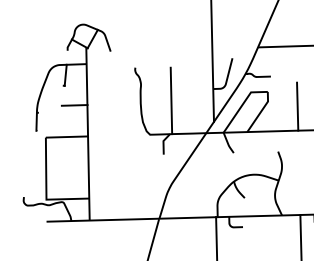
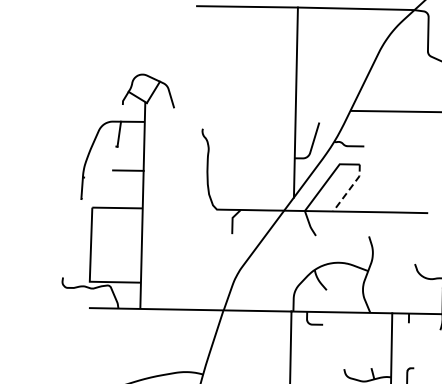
line: (171, 101) -> (244, 170), removed
line: (297, 106) -> (394, 183), removed
line: (260, 112) -> (350, 188), solid -> dashed

